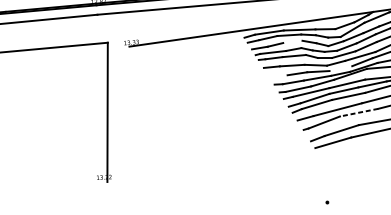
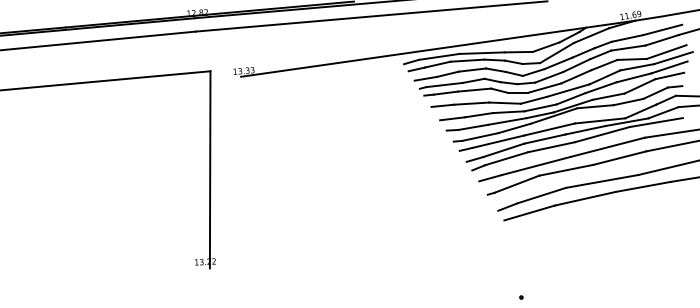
line: (292, 41) -> (472, 69), added
line: (340, 68) -> (540, 107), added
line: (278, 76) -> (452, 118), added
line: (359, 112) -> (566, 170), dashed -> solid

